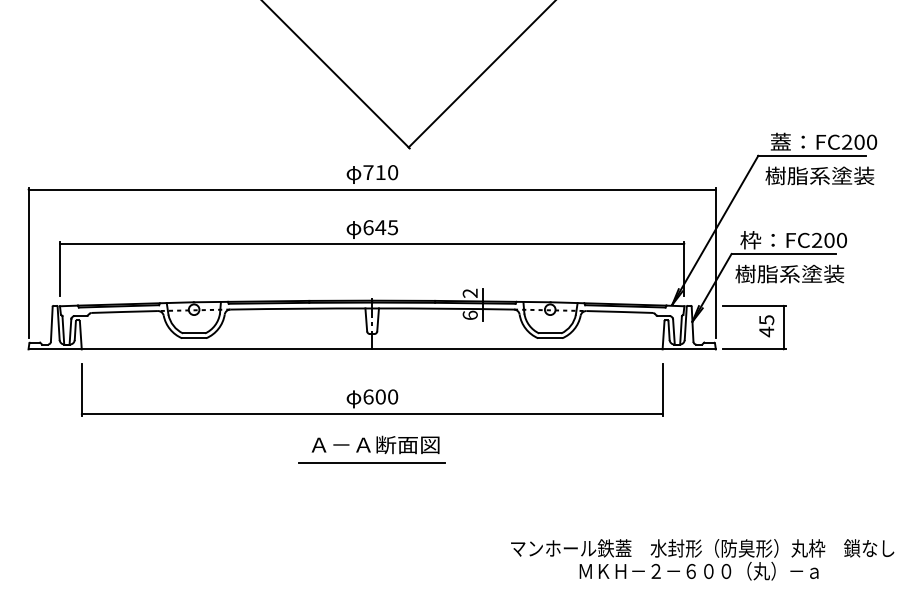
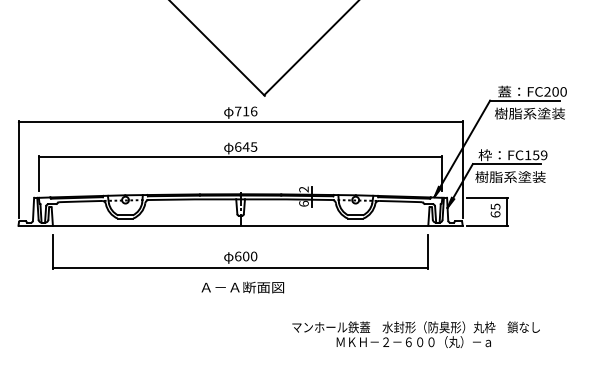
text: (393, 172) -> (254, 111), 710 -> 716
text: (828, 240) -> (535, 155), FC200 -> FC159
text: (766, 331) -> (495, 214), 45 -> 65
line: (372, 461) -> (240, 298), removed
text: (701, 559) -> (415, 334), moved

